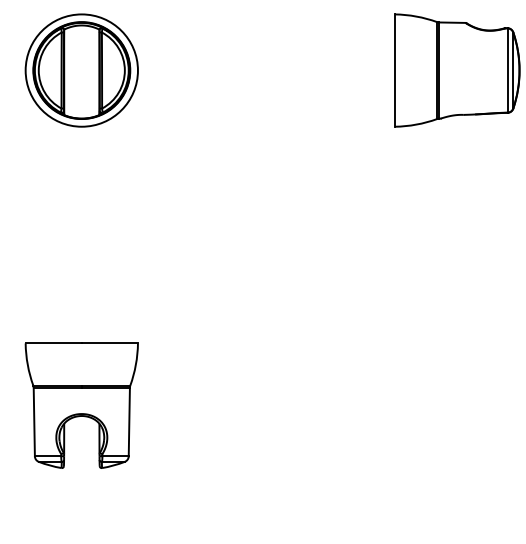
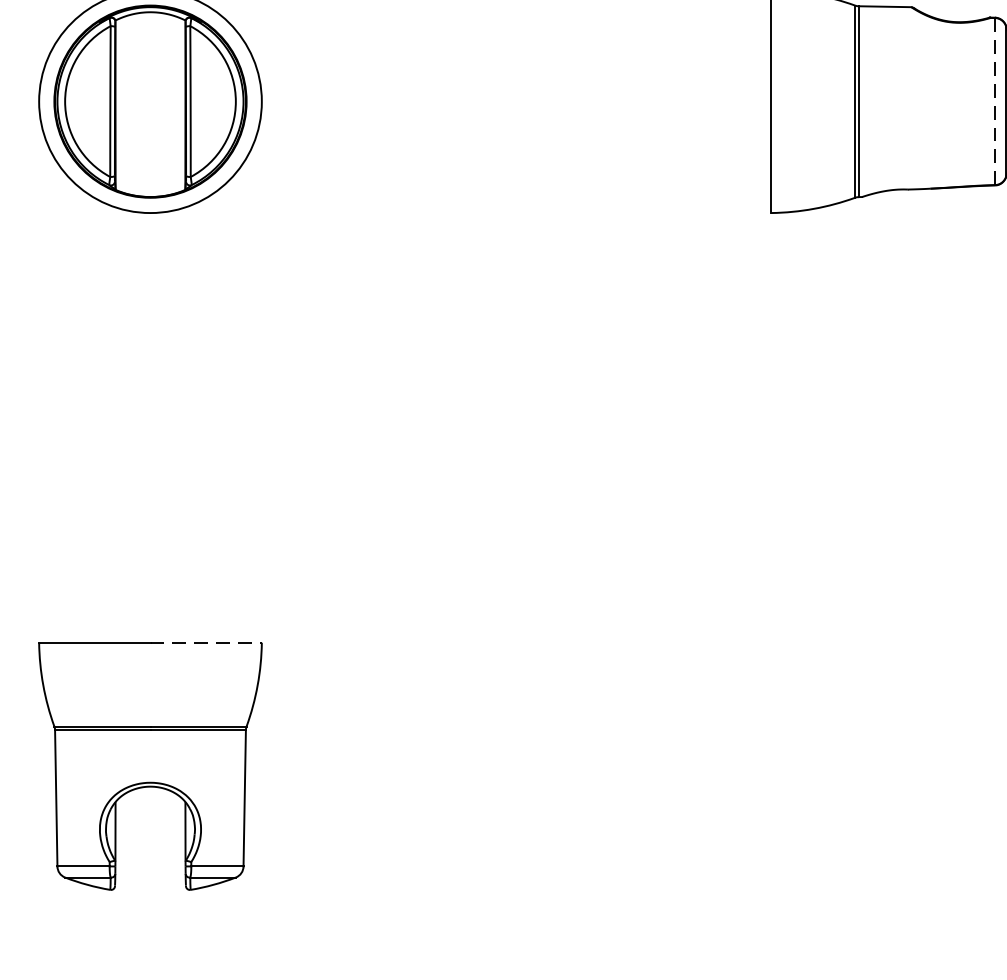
line: (507, 70) -> (994, 101), solid -> dashed
line: (110, 343) -> (207, 642), solid -> dashed

